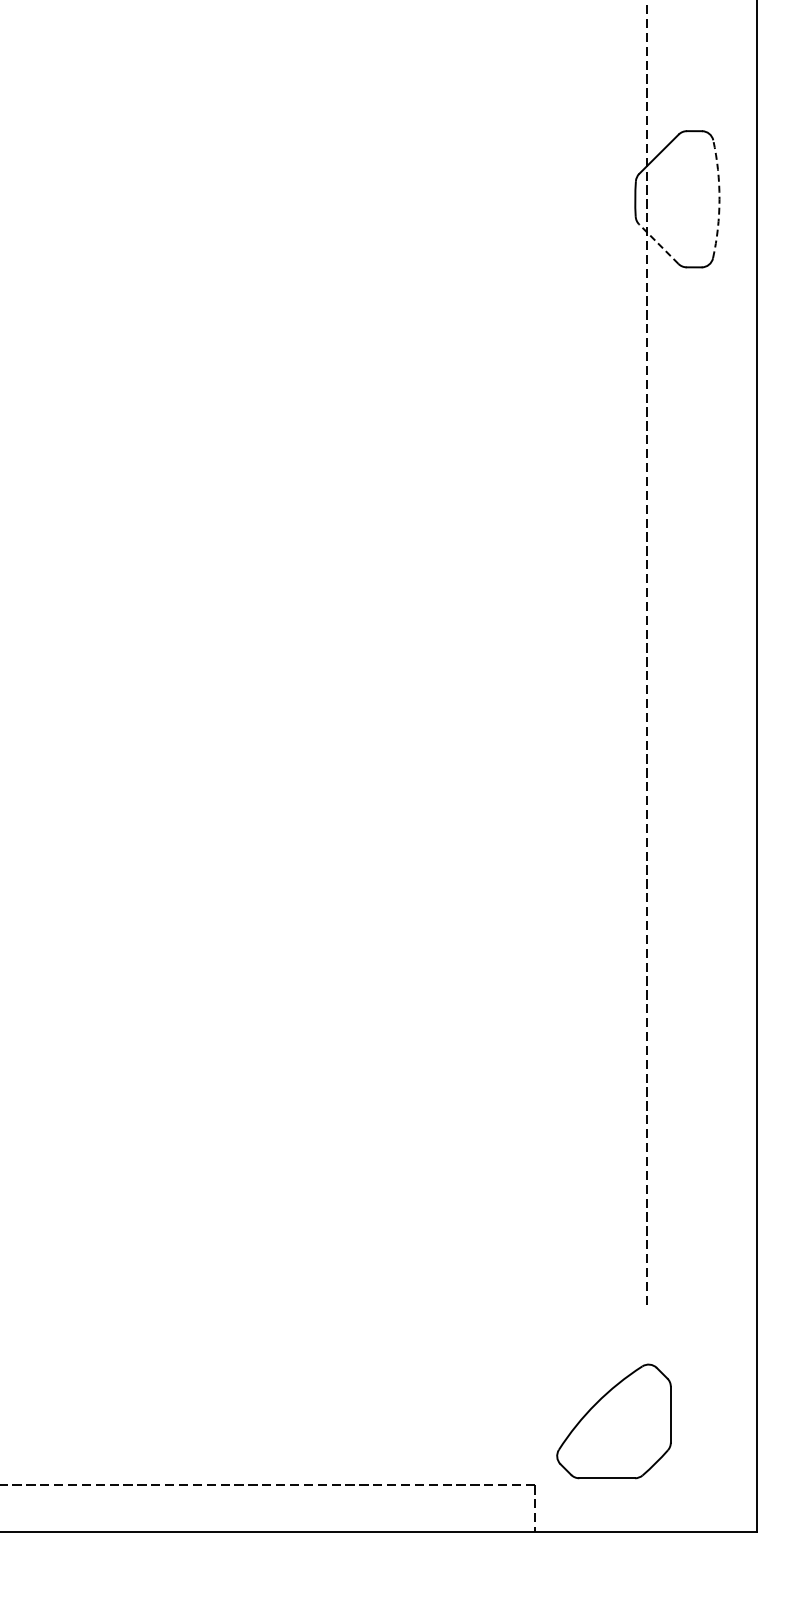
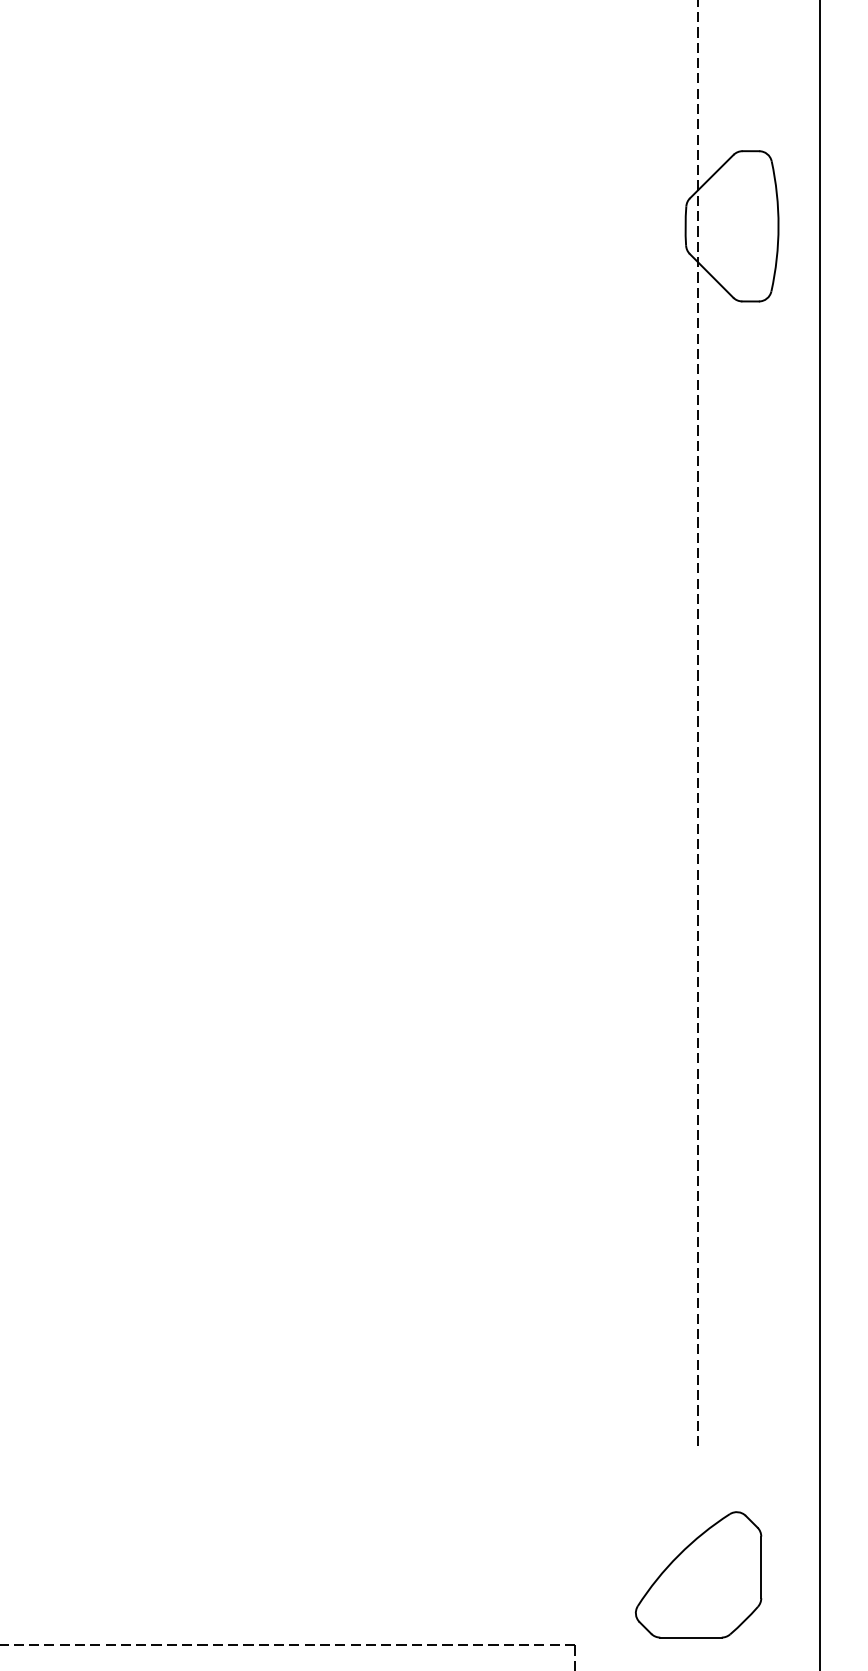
arc: (719, 199) -> (778, 226), dashed -> solid
line: (658, 244) -> (711, 276), dashed -> solid
part: (613, 1421) -> (697, 1574), moved

